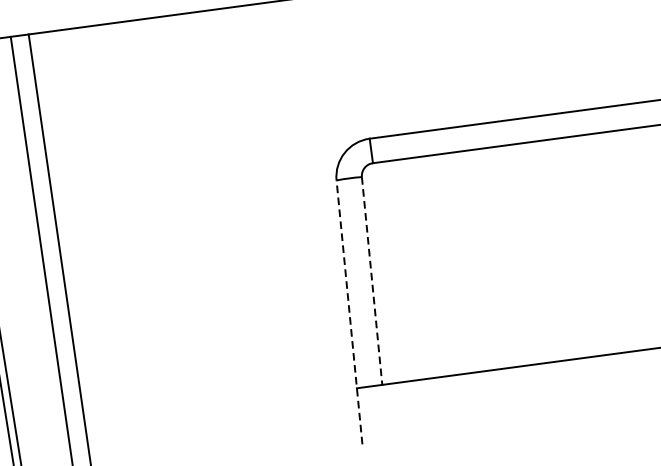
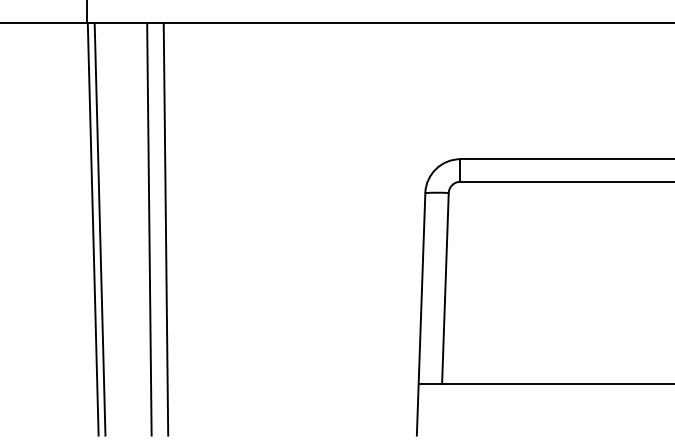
line: (372, 280) -> (445, 288), dashed -> solid
line: (349, 311) -> (421, 313), dashed -> solid

